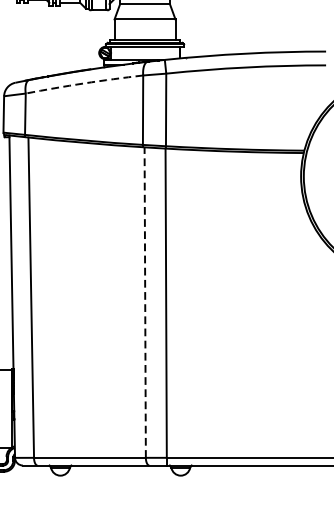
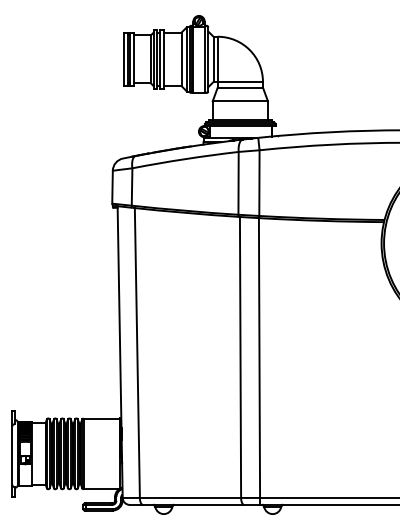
arc: (84, 83) -> (185, 159), dashed -> solid
line: (145, 301) -> (240, 356), dashed -> solid

